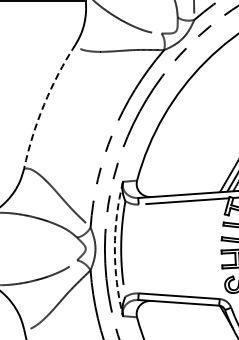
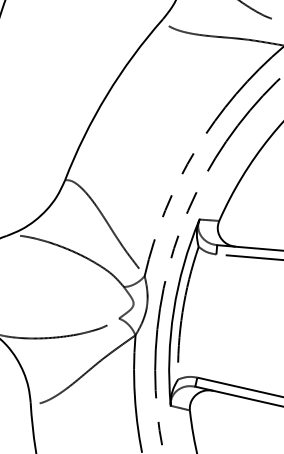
arc: (44, 104) -> (107, 95), dashed -> solid
arc: (114, 249) -> (173, 311), dashed -> solid

